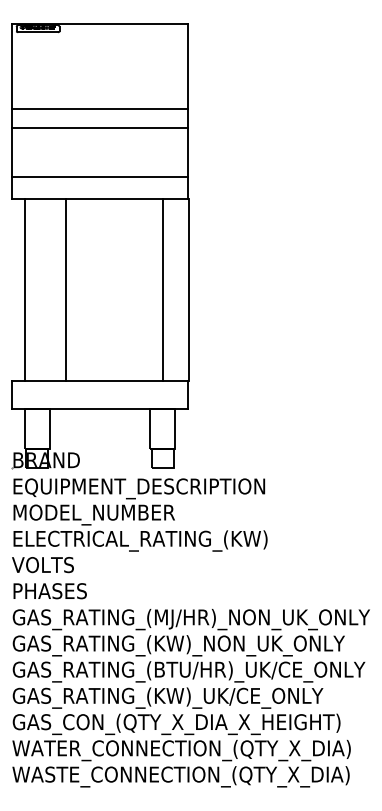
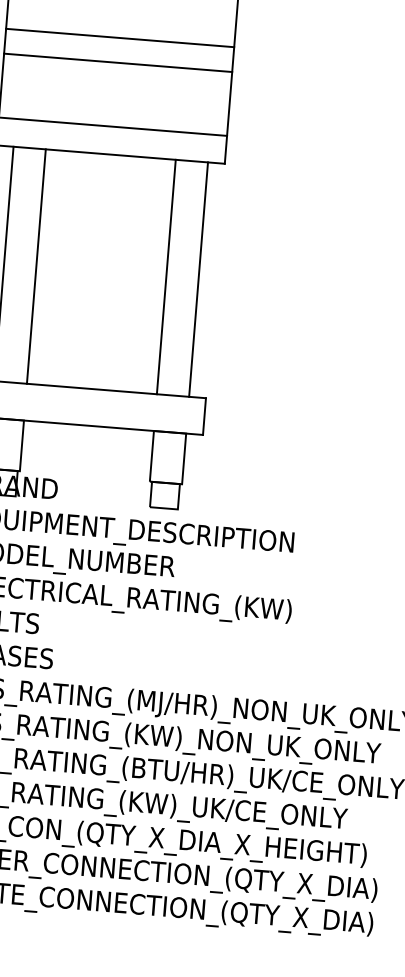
line: (65, 289) -> (36, 266), moved
line: (163, 289) -> (166, 276), moved
line: (189, 289) -> (198, 279), moved

